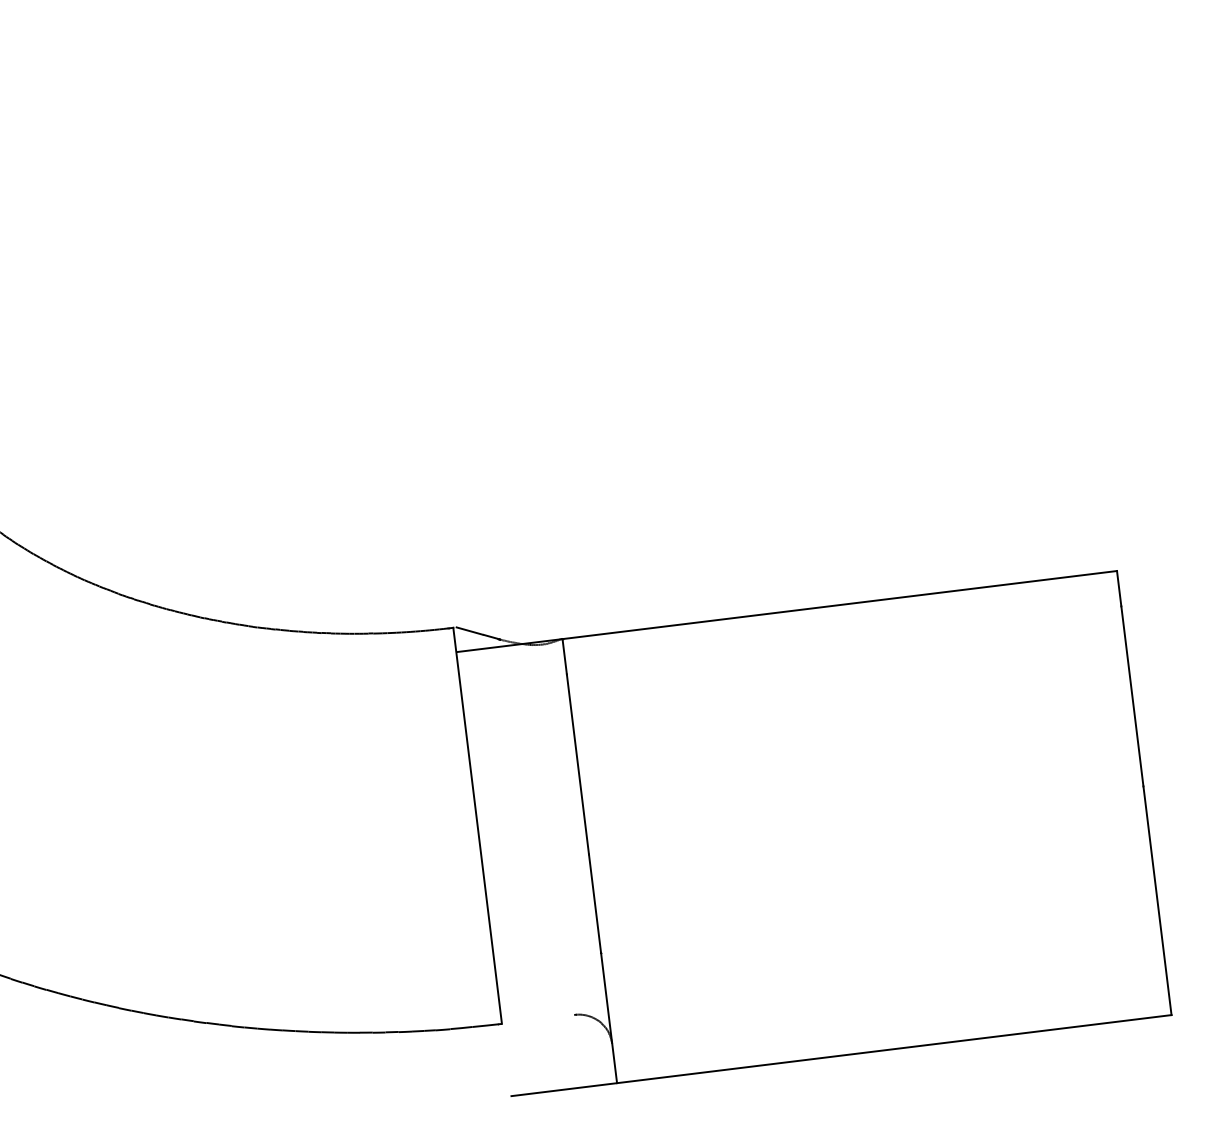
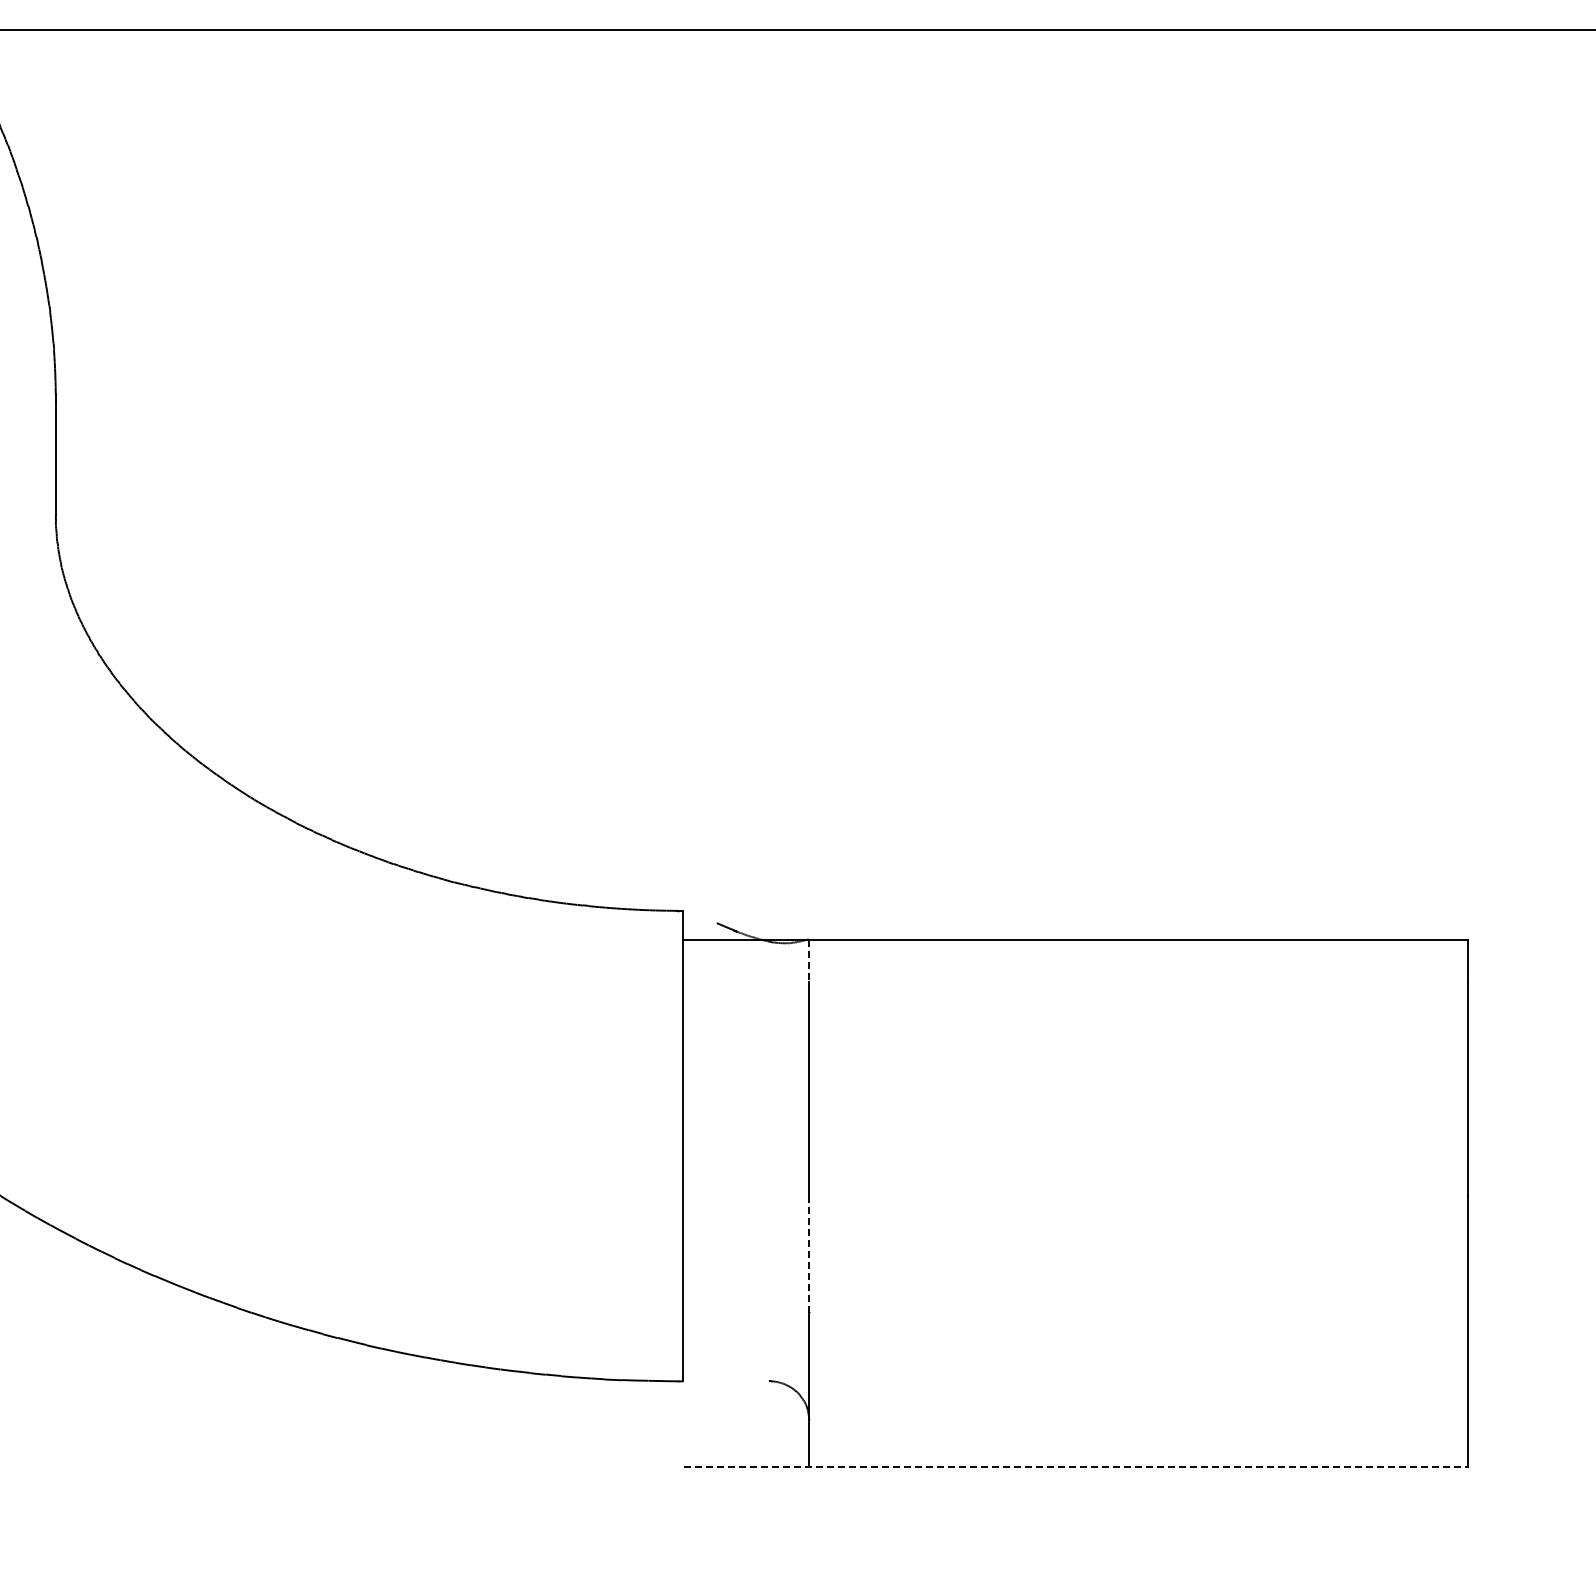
line: (469, 630) -> (701, 916), removed
line: (564, 656) -> (809, 960), solid -> dashed
line: (595, 904) -> (809, 1254), solid -> dashed
line: (841, 1055) -> (1076, 1467), solid -> dashed

